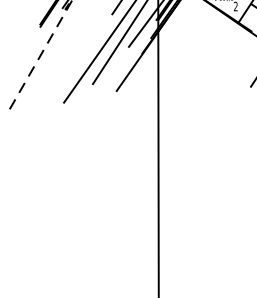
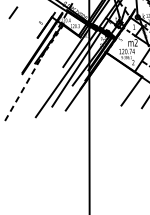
line: (232, 55) -> (131, 90), added

